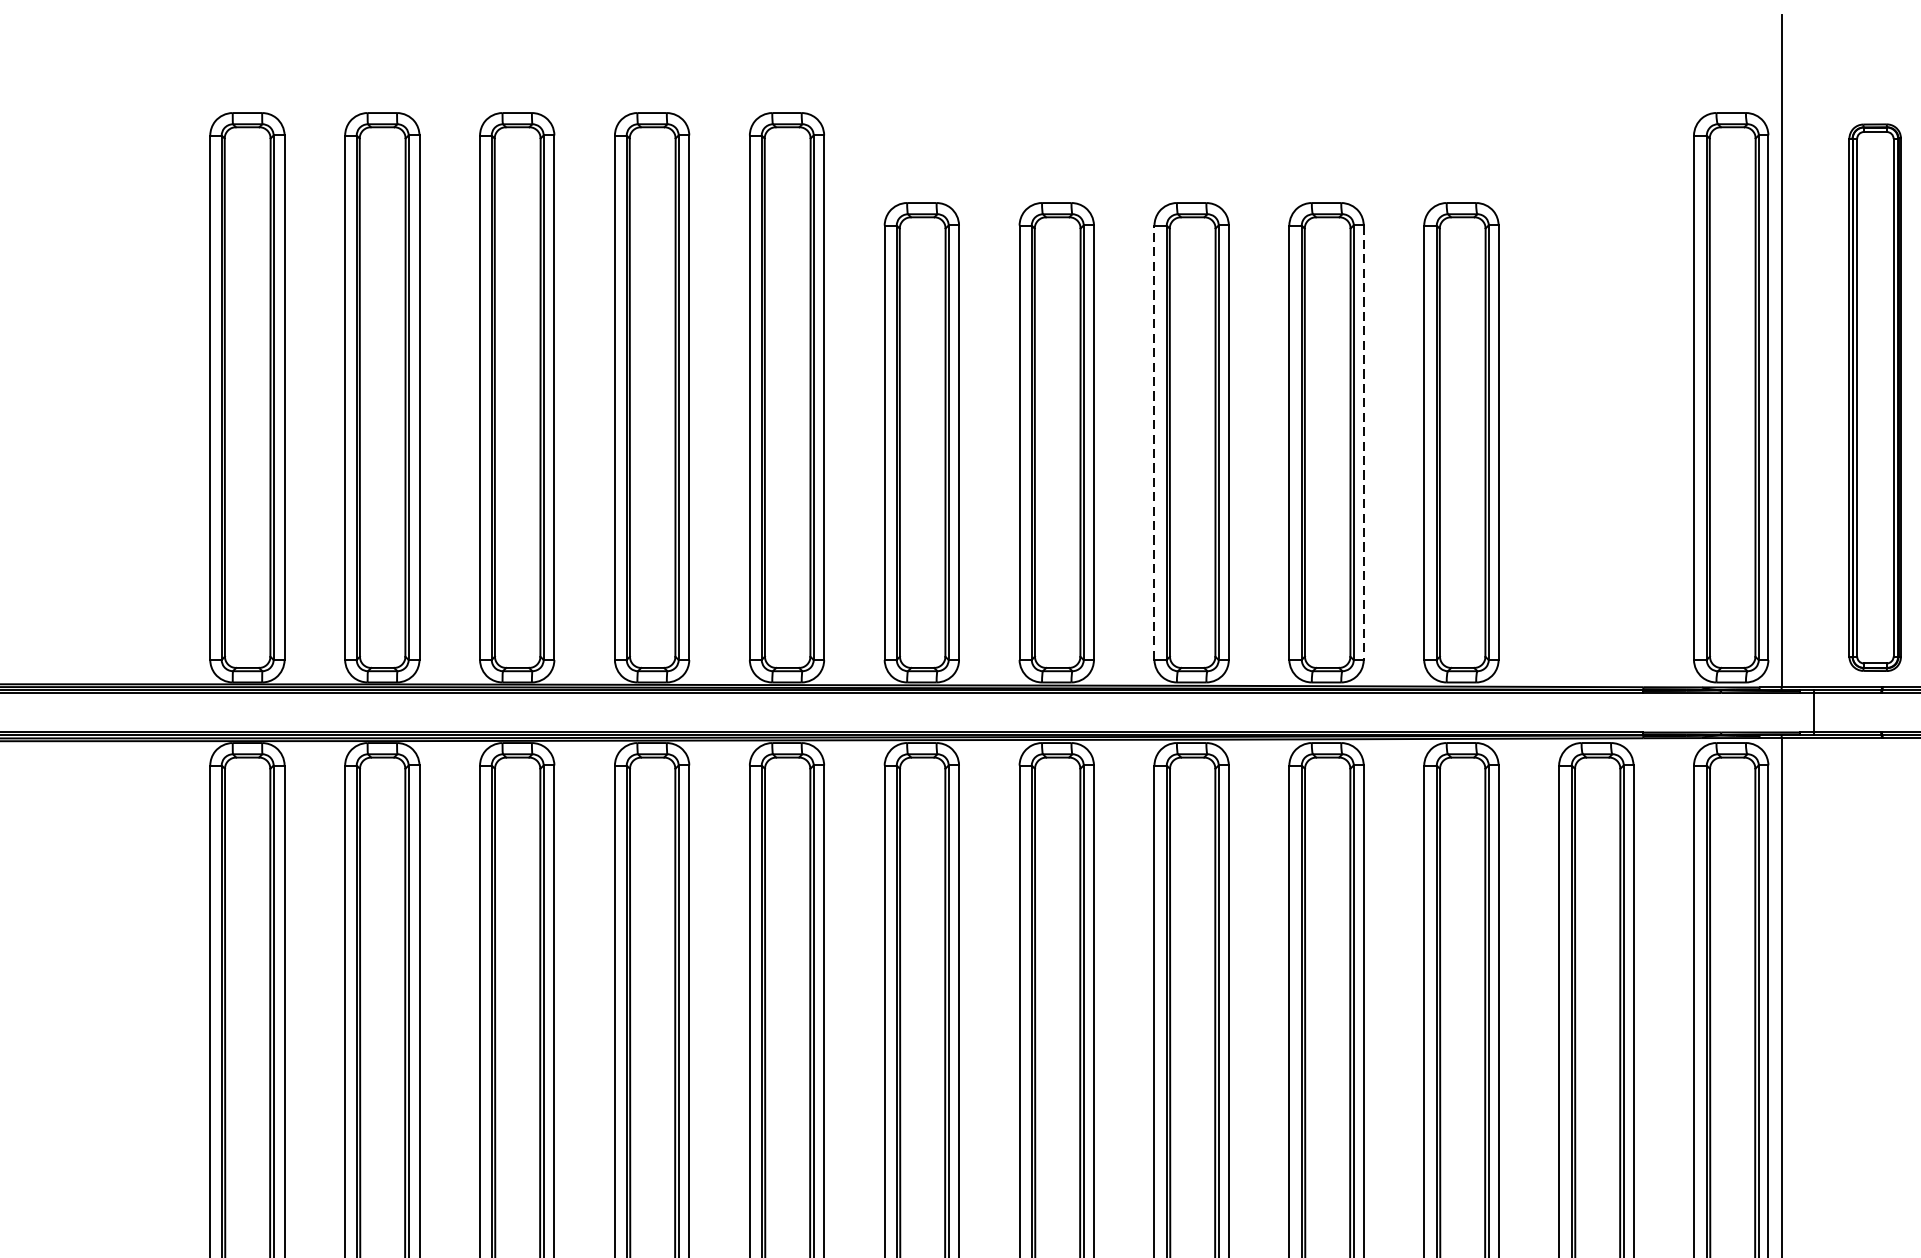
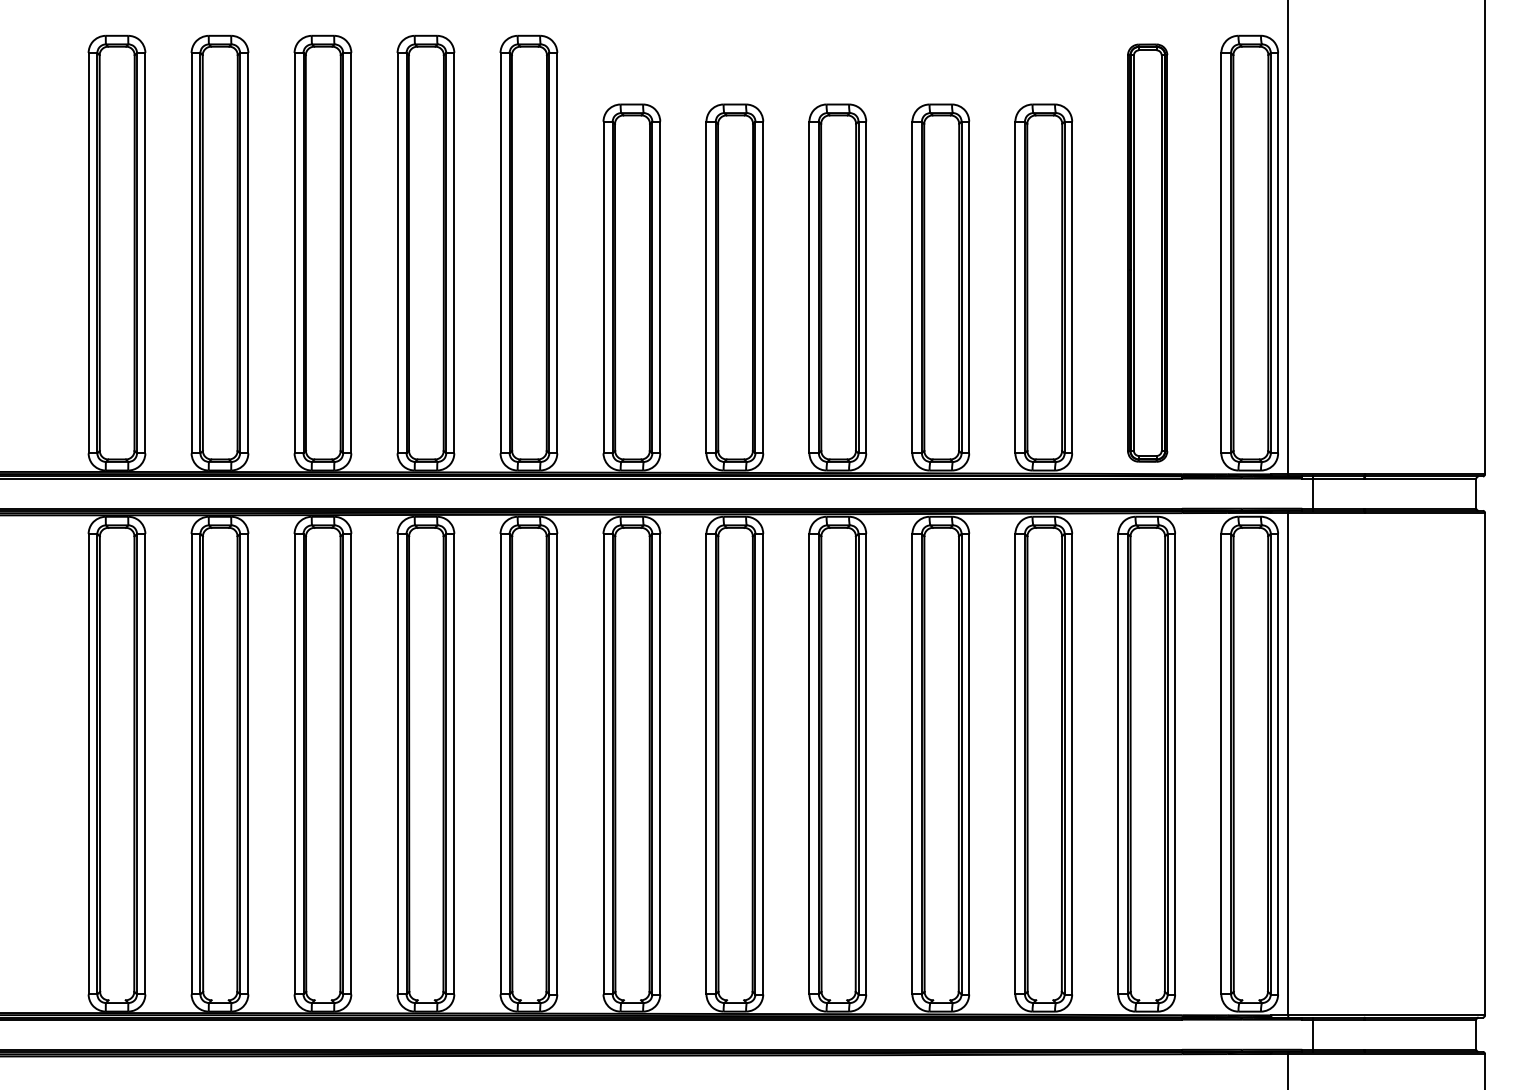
part: (1874, 396) -> (1147, 252), moved
line: (1154, 442) -> (809, 287), dashed -> solid
line: (1364, 442) -> (969, 287), dashed -> solid

